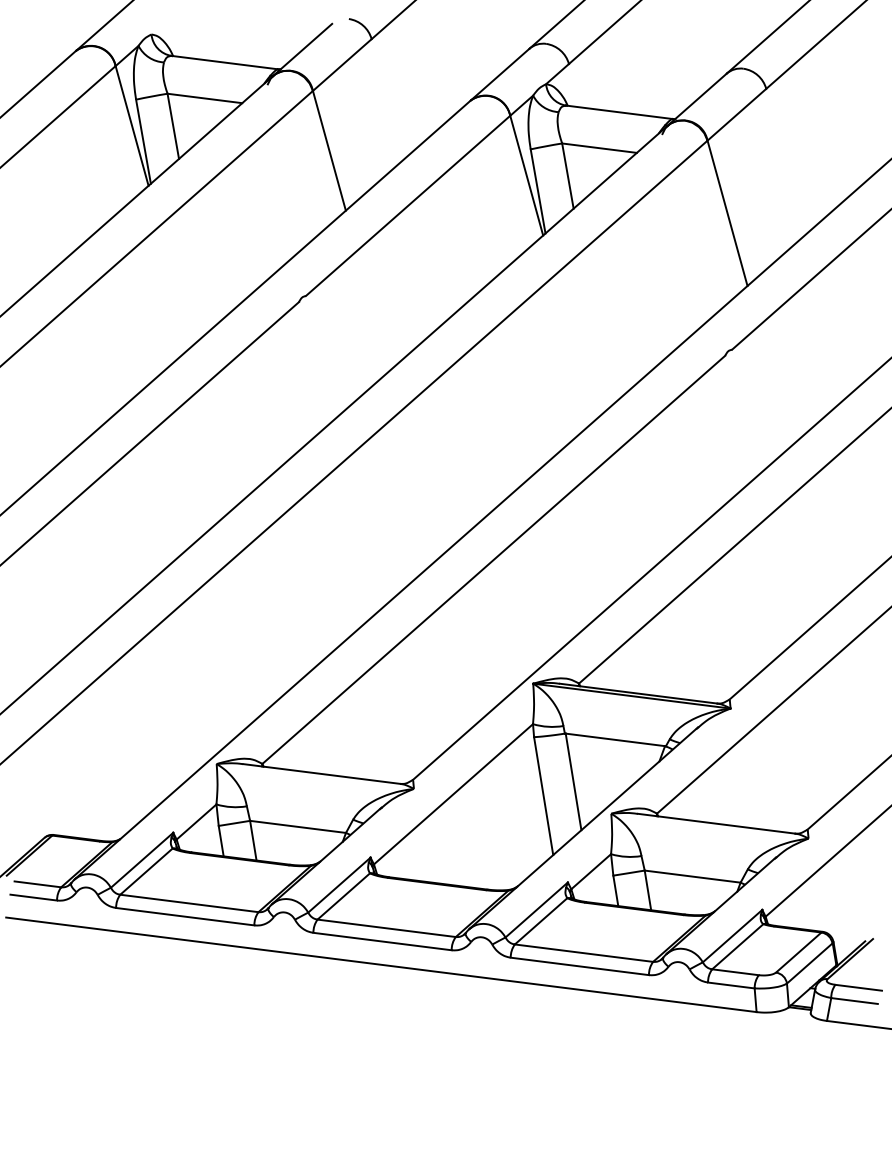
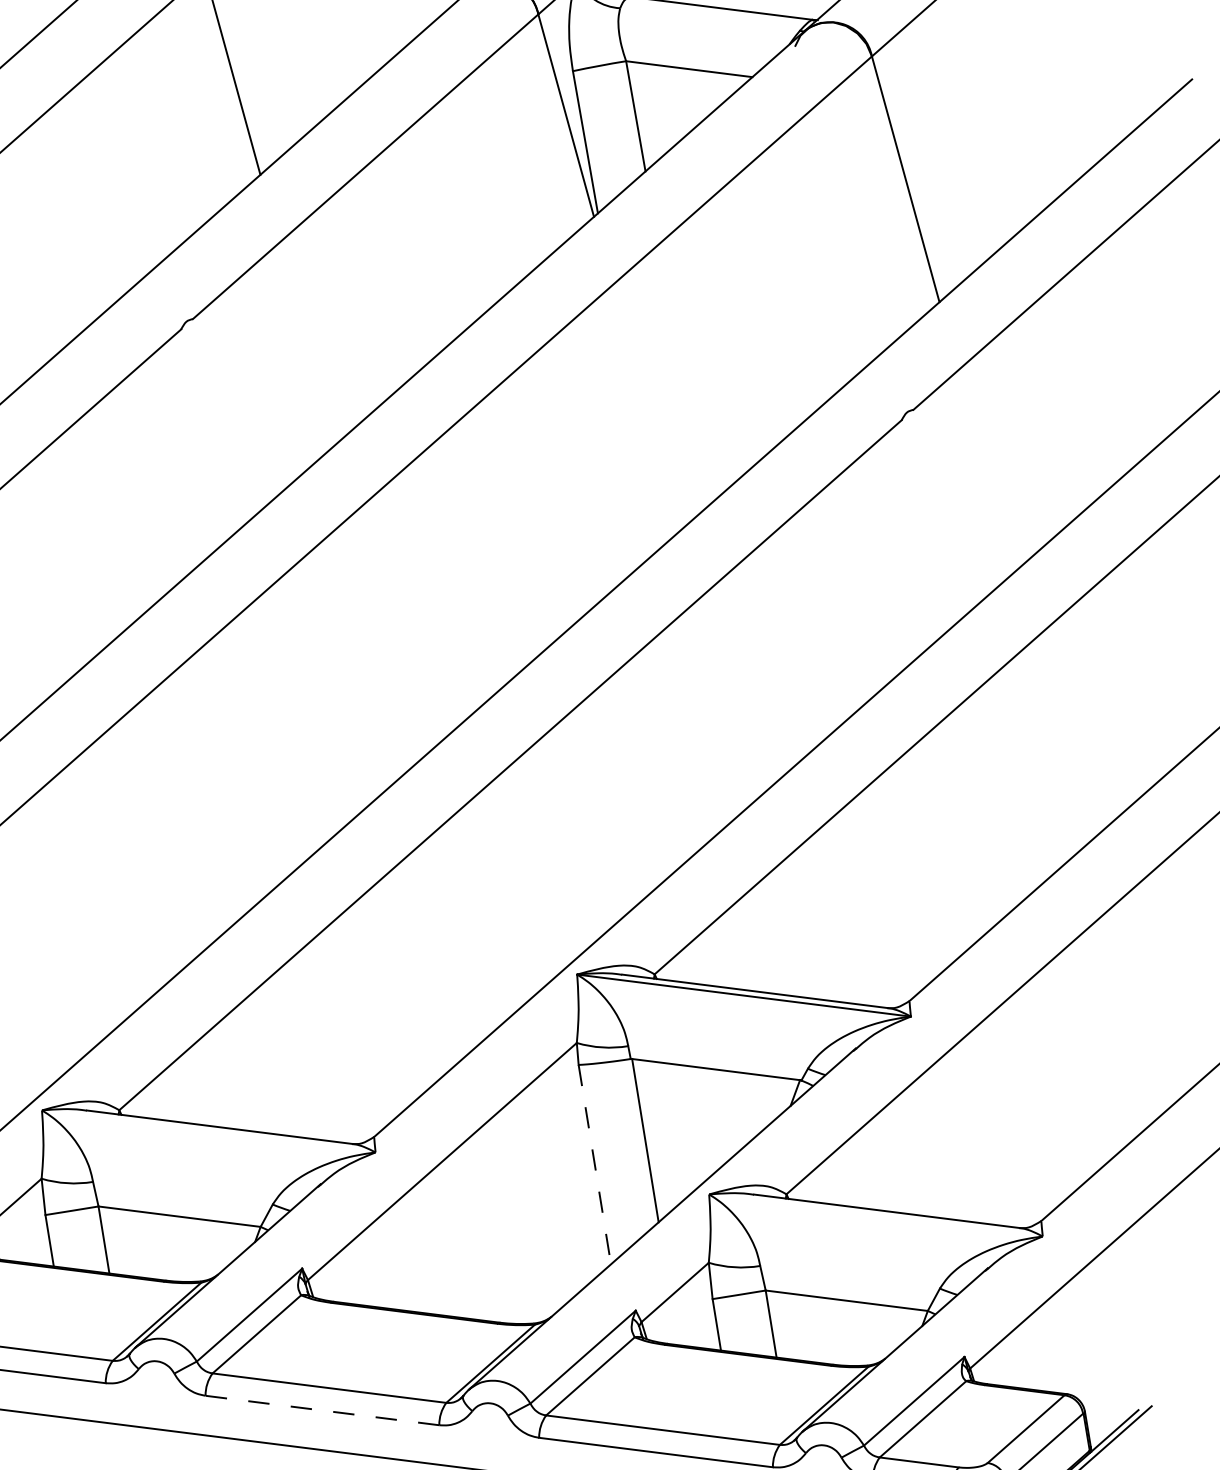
line: (543, 796) -> (594, 1165), solid -> dashed
line: (382, 941) -> (322, 1410), solid -> dashed

